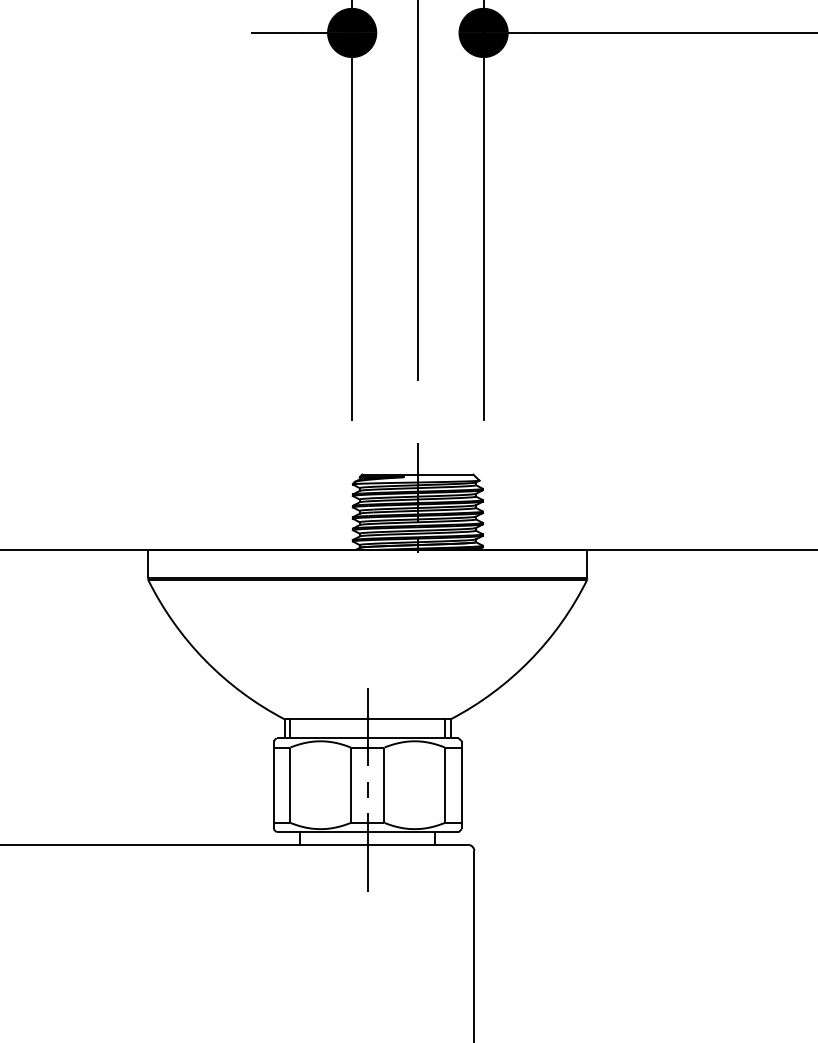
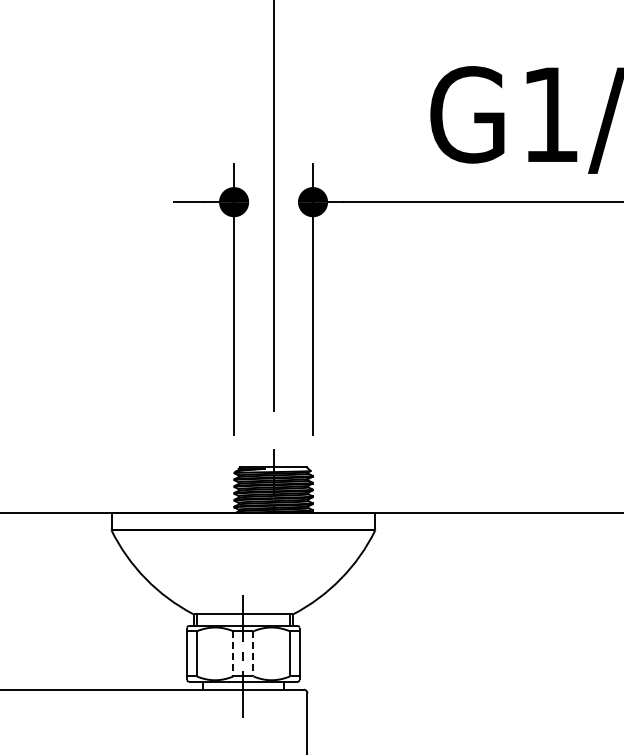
line: (351, 784) -> (233, 653), solid -> dashed
line: (384, 784) -> (253, 653), solid -> dashed

